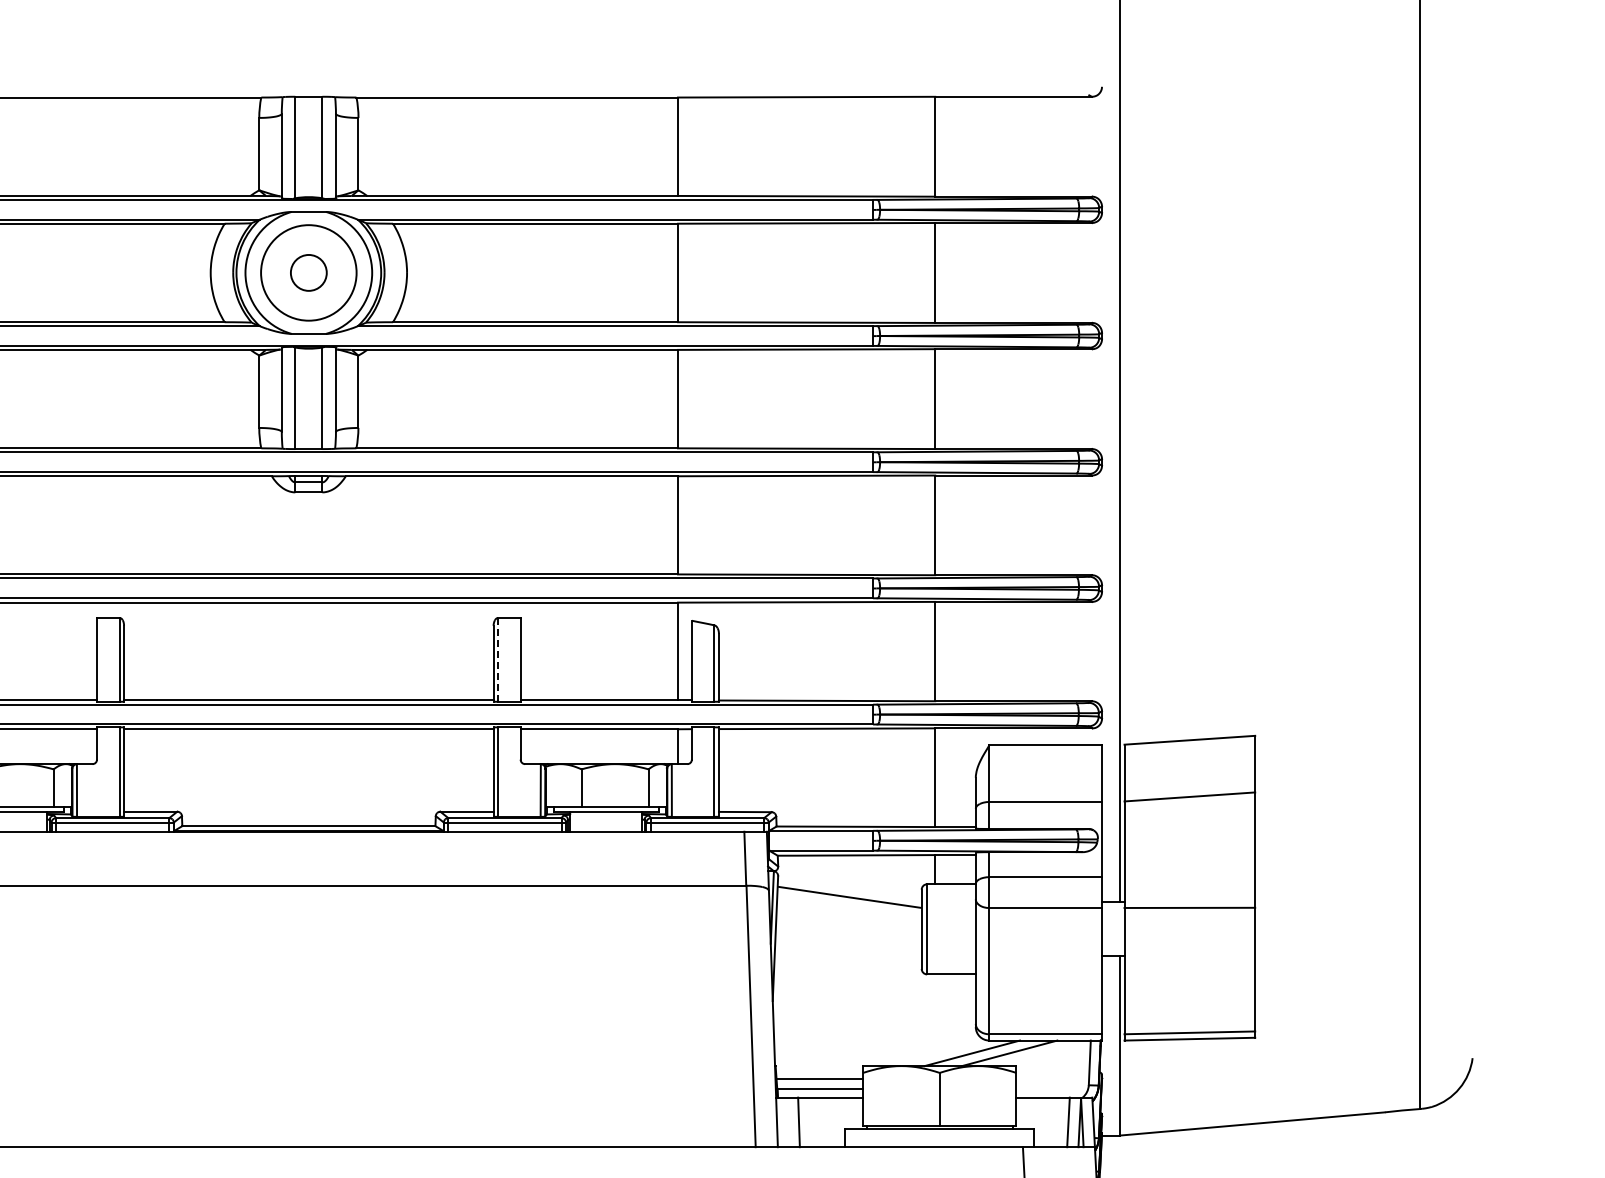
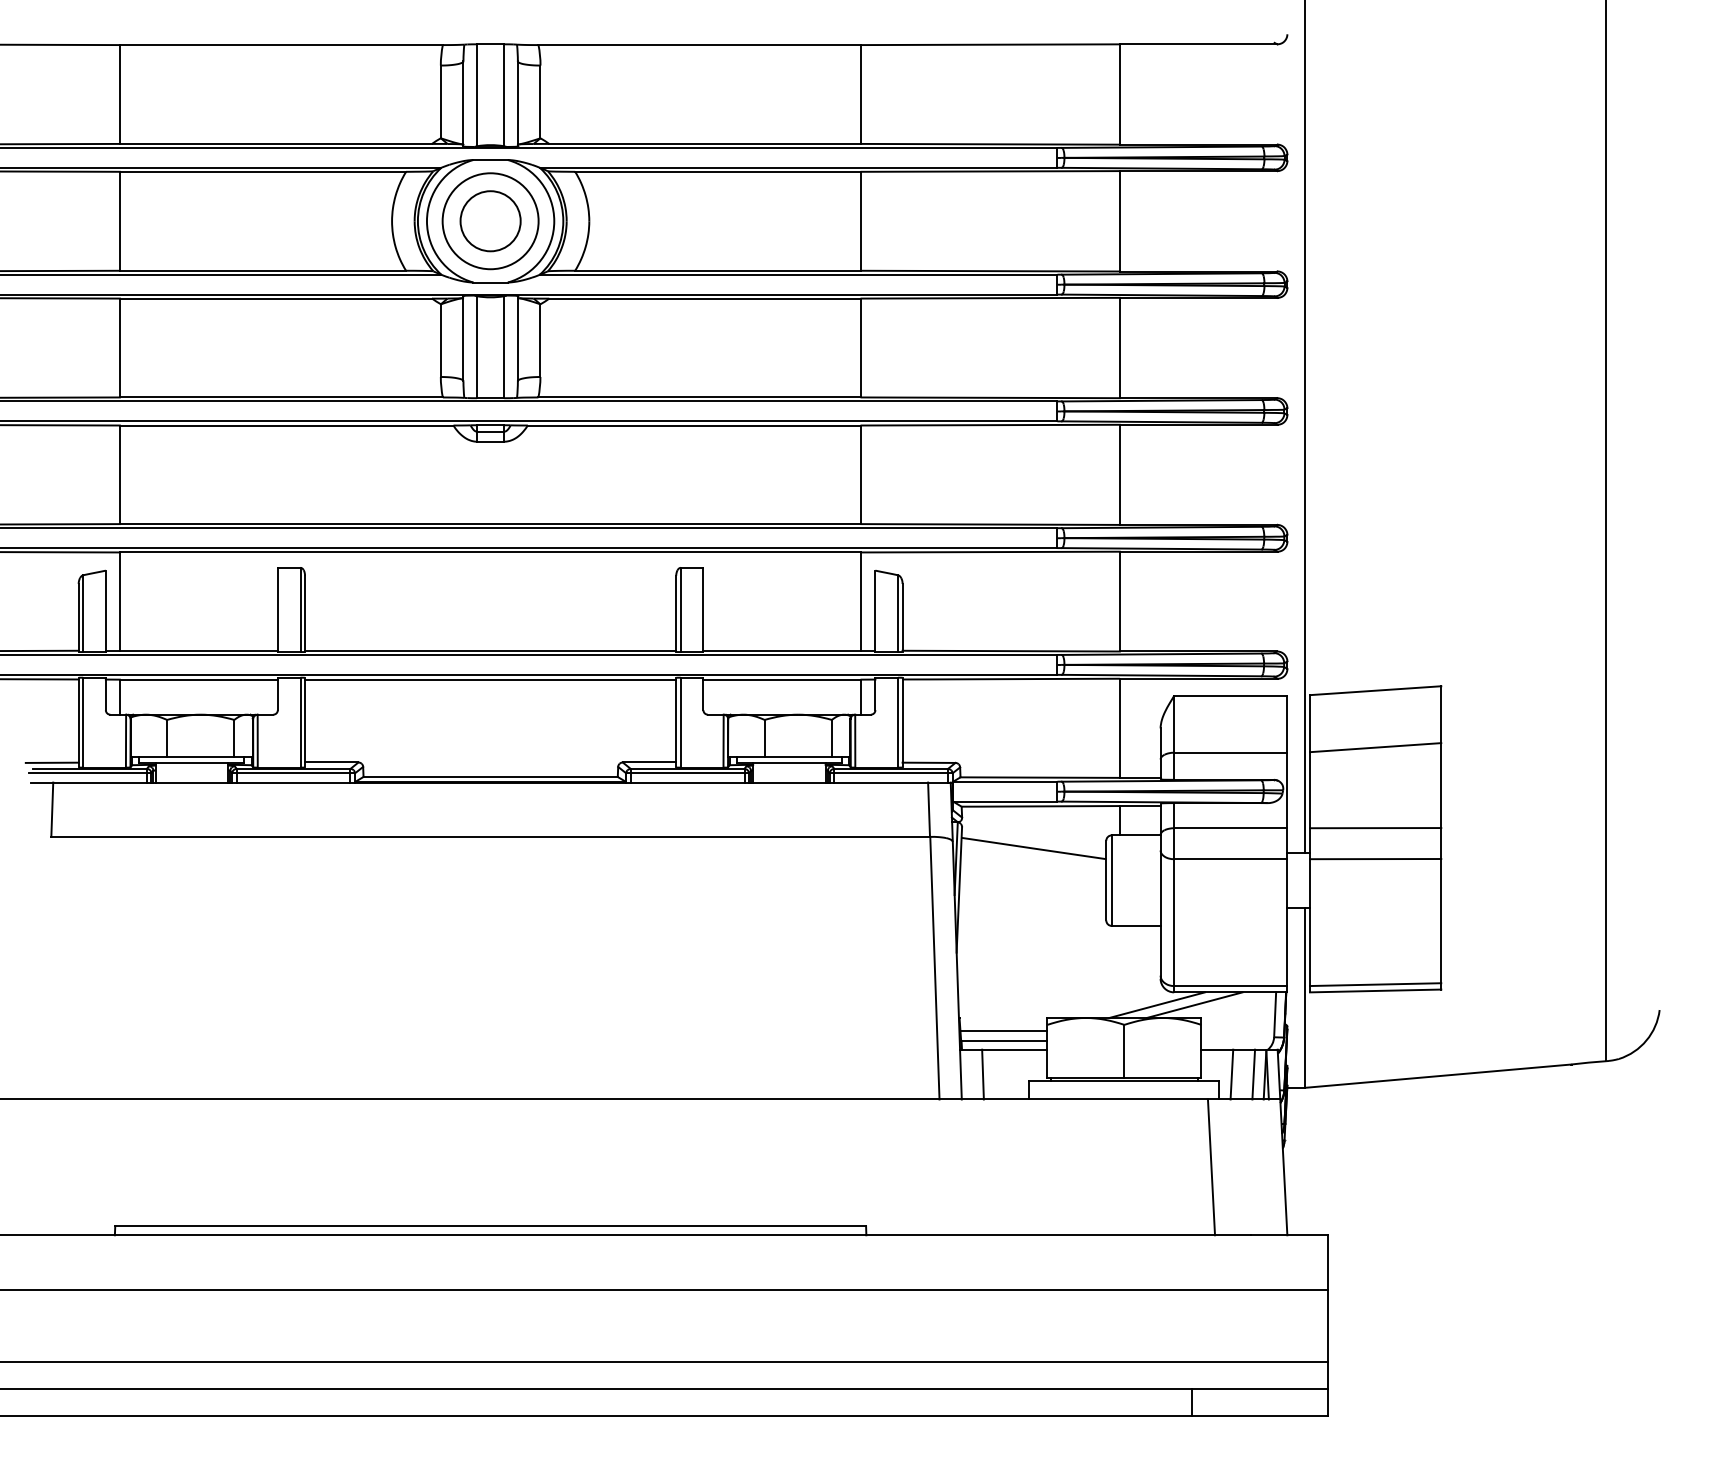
circle: (308, 273) -> (490, 221), size x1.67
line: (497, 659) -> (680, 609), dashed -> solid
line: (1189, 877) -> (1375, 828), added
line: (1046, 1122) -> (1231, 1074), added

